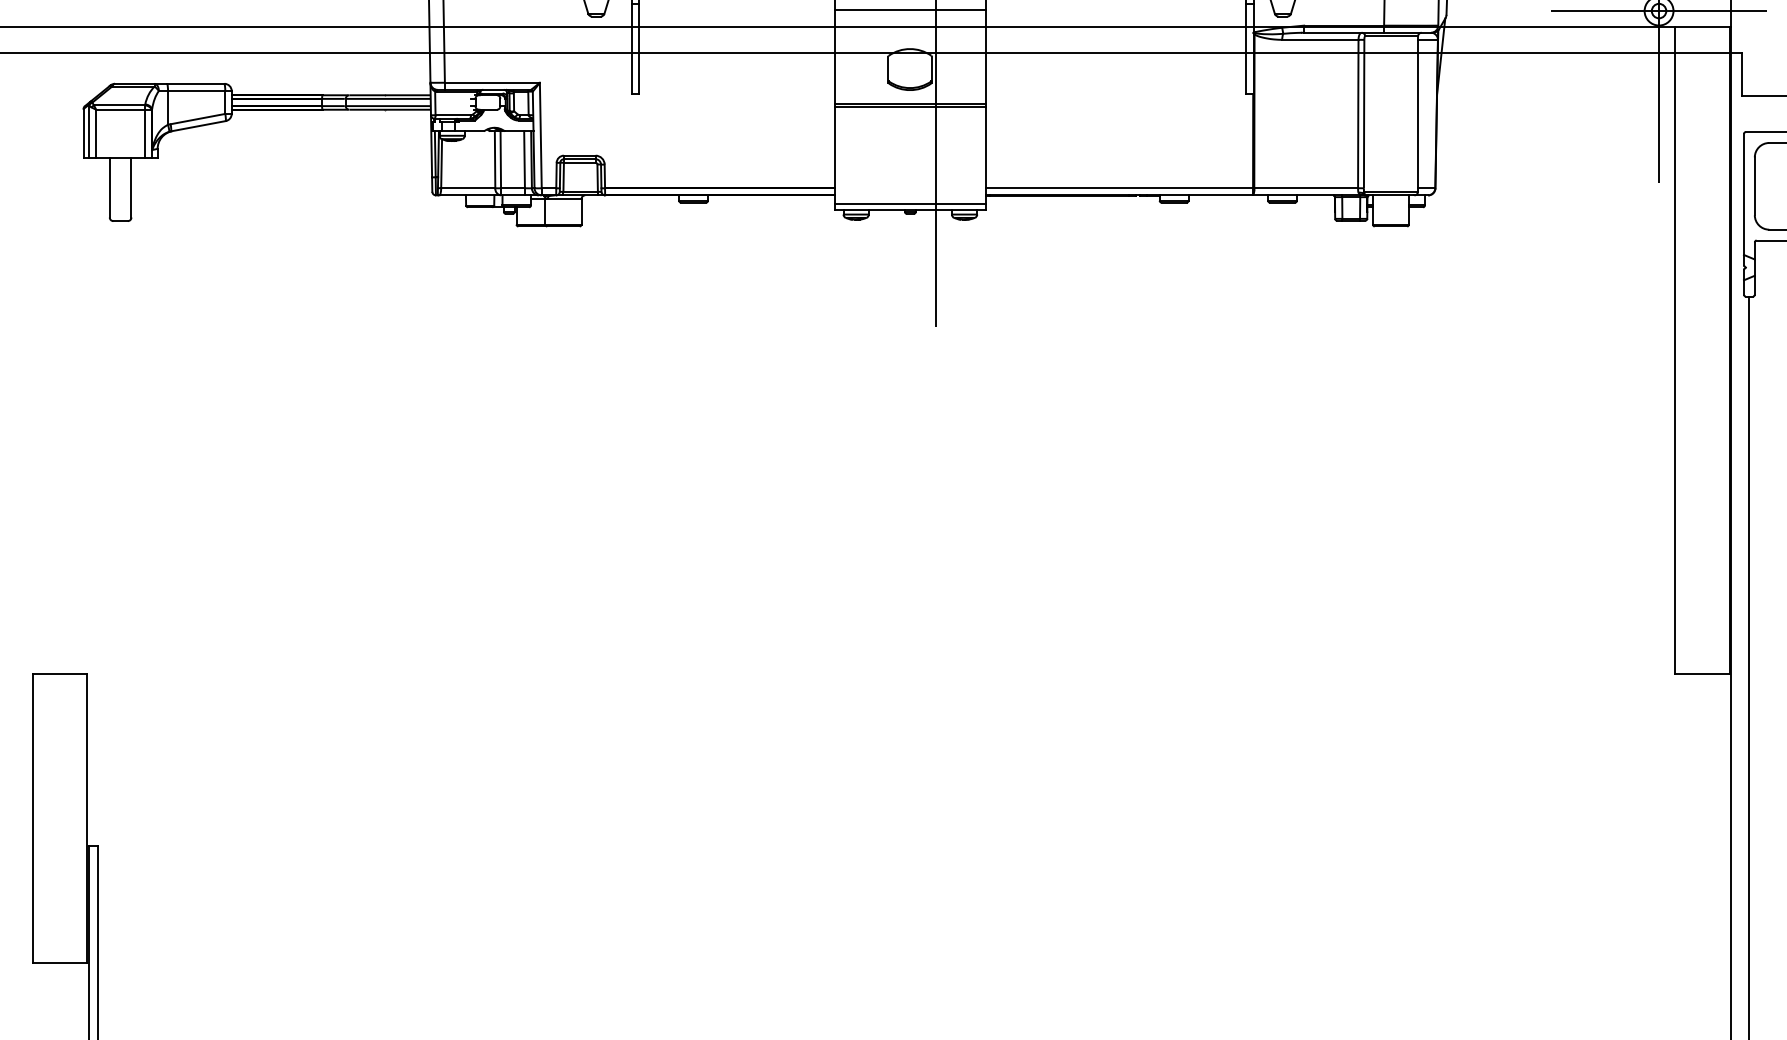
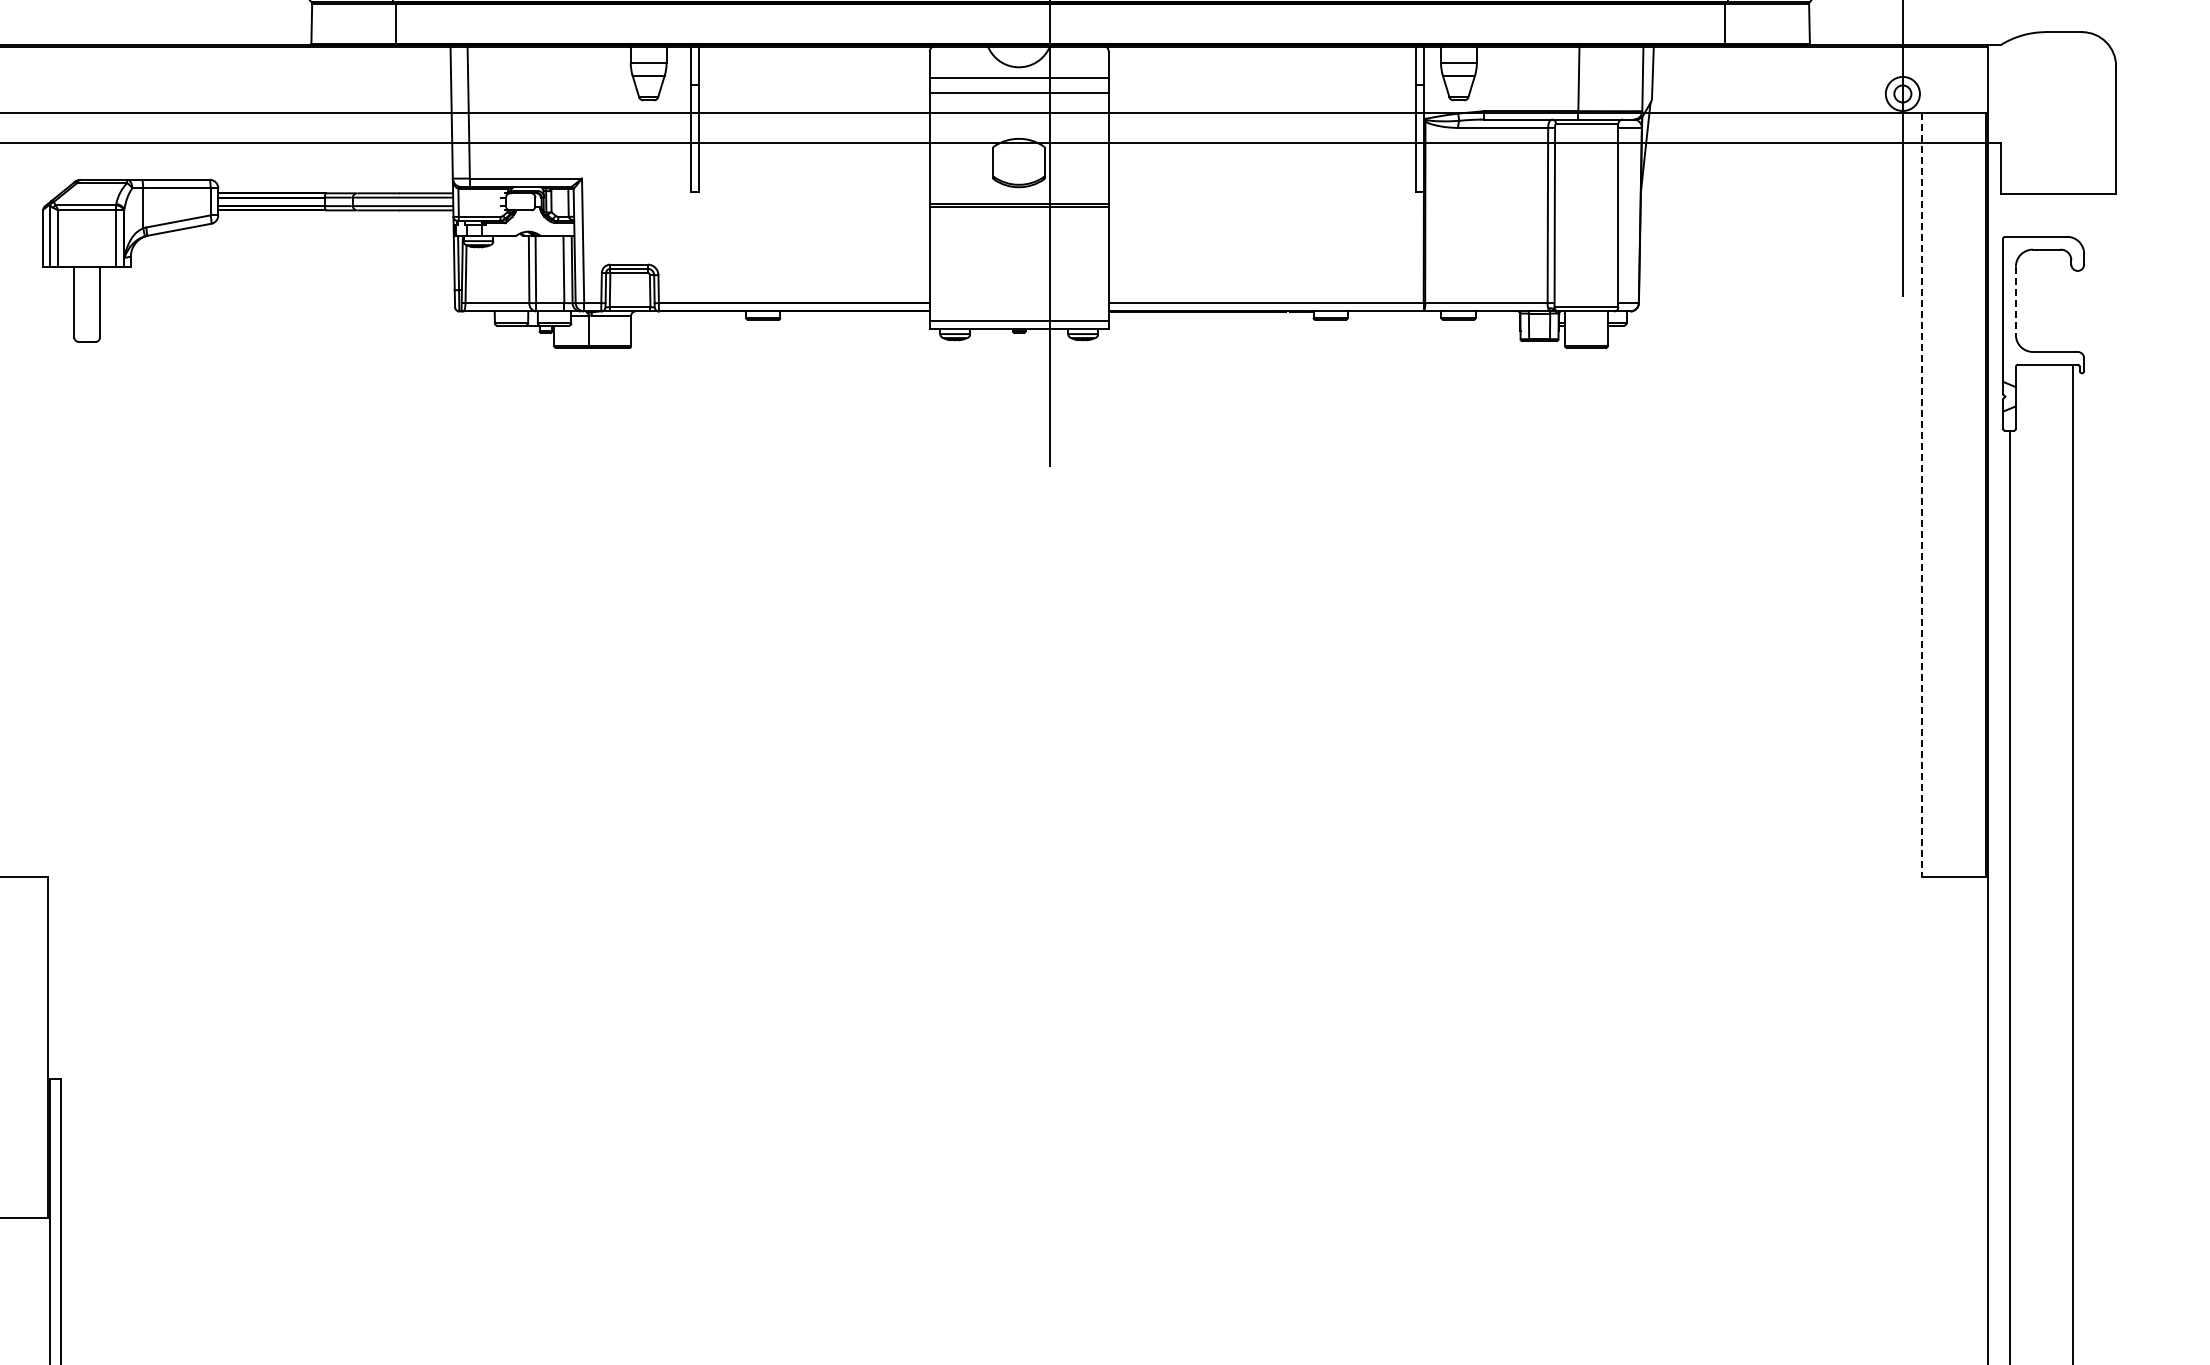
line: (1658, 10) -> (1902, 93), removed
line: (1754, 186) -> (2015, 301), solid -> dashed
line: (1675, 350) -> (1922, 494), solid -> dashed

